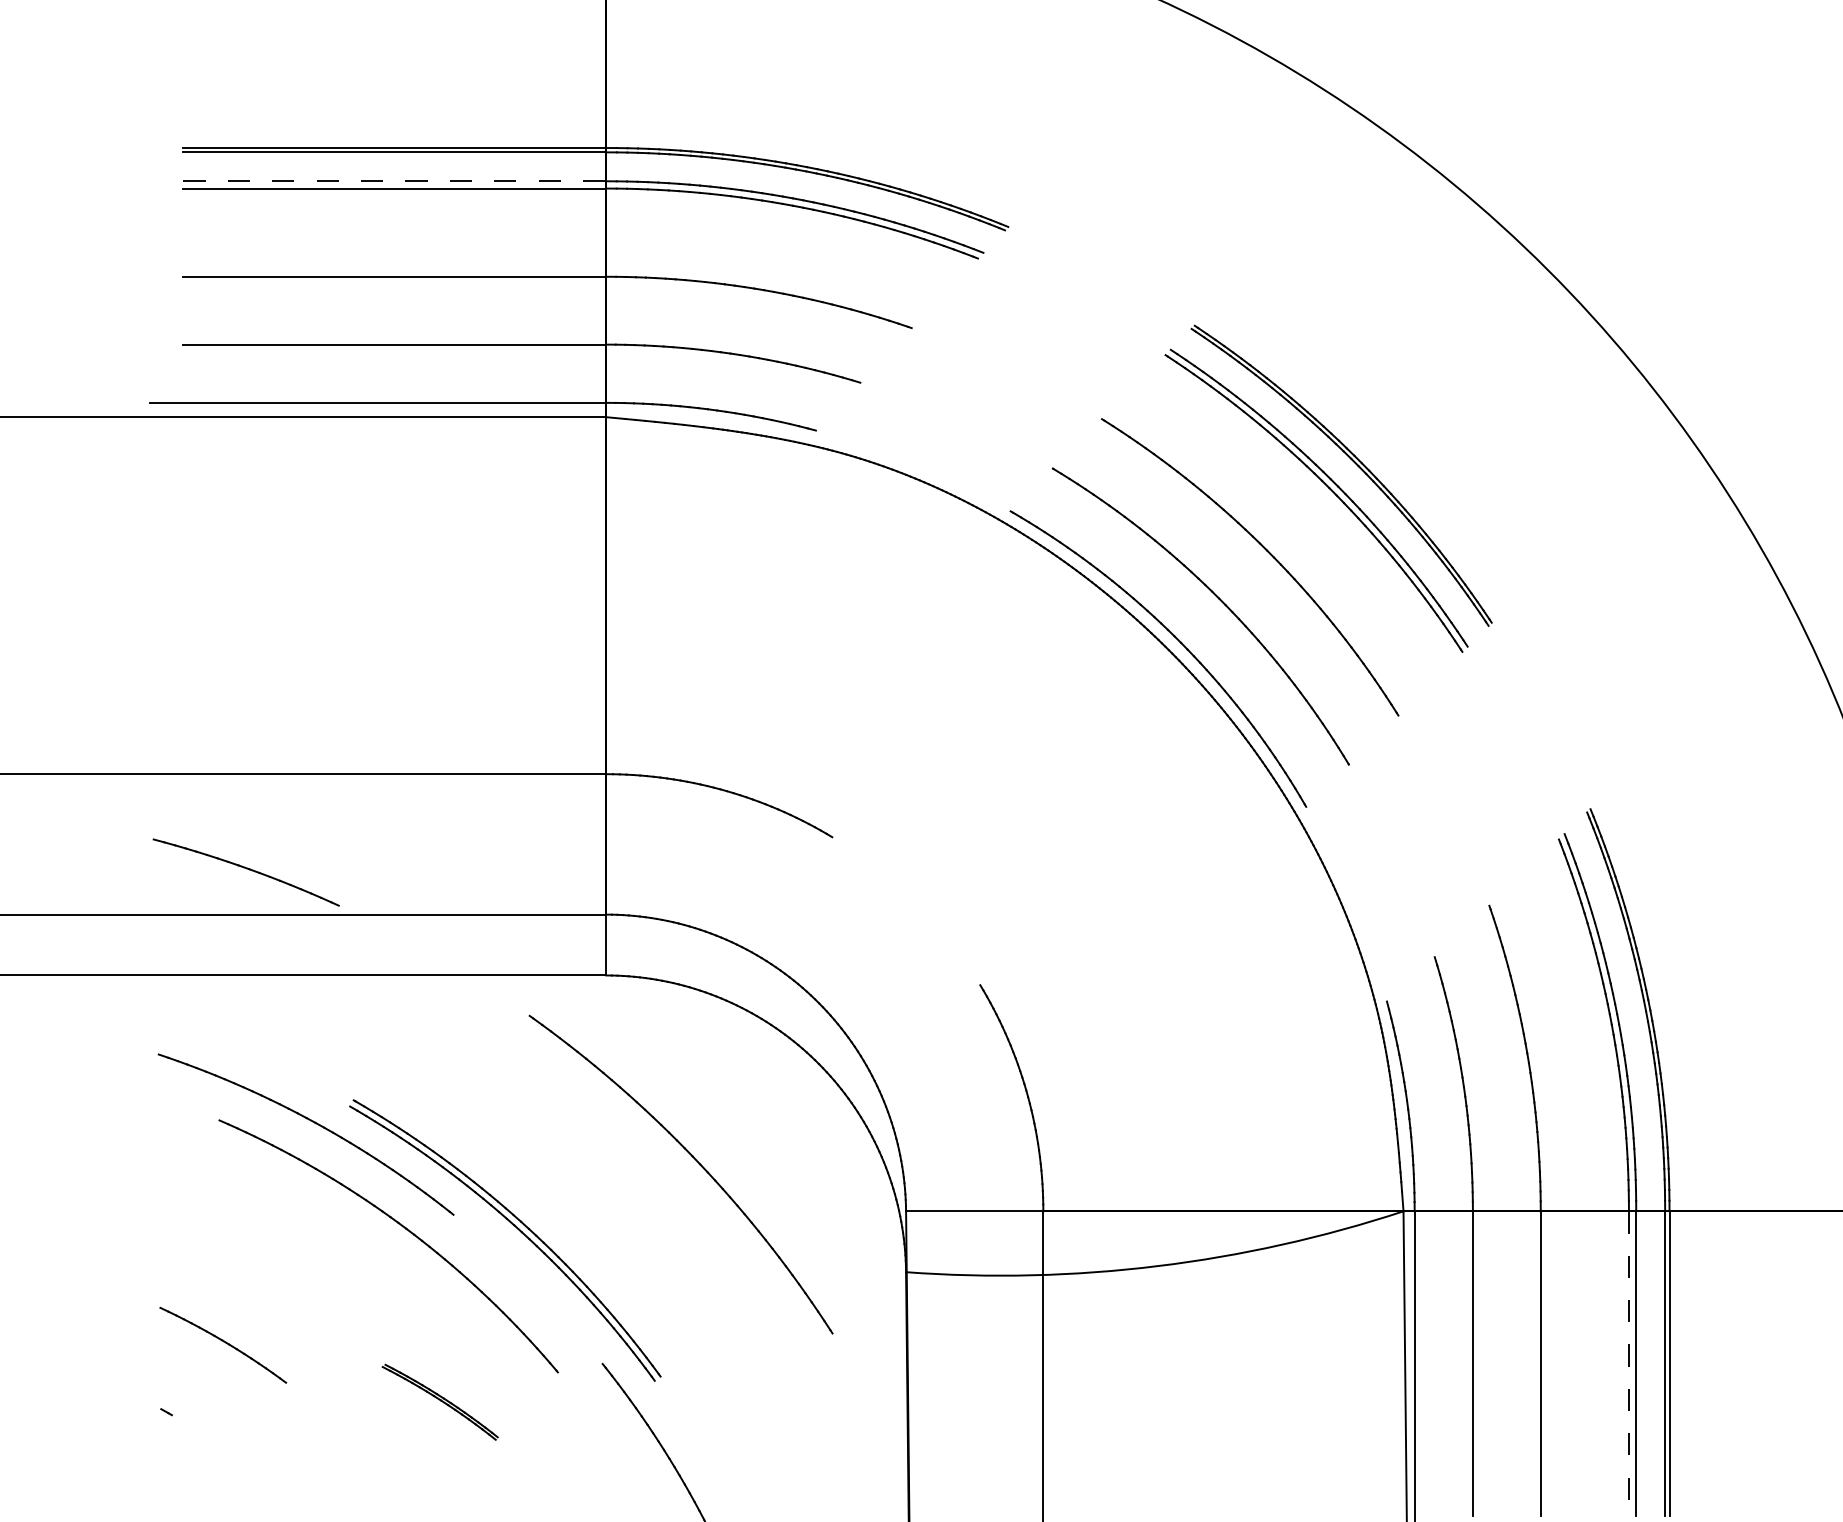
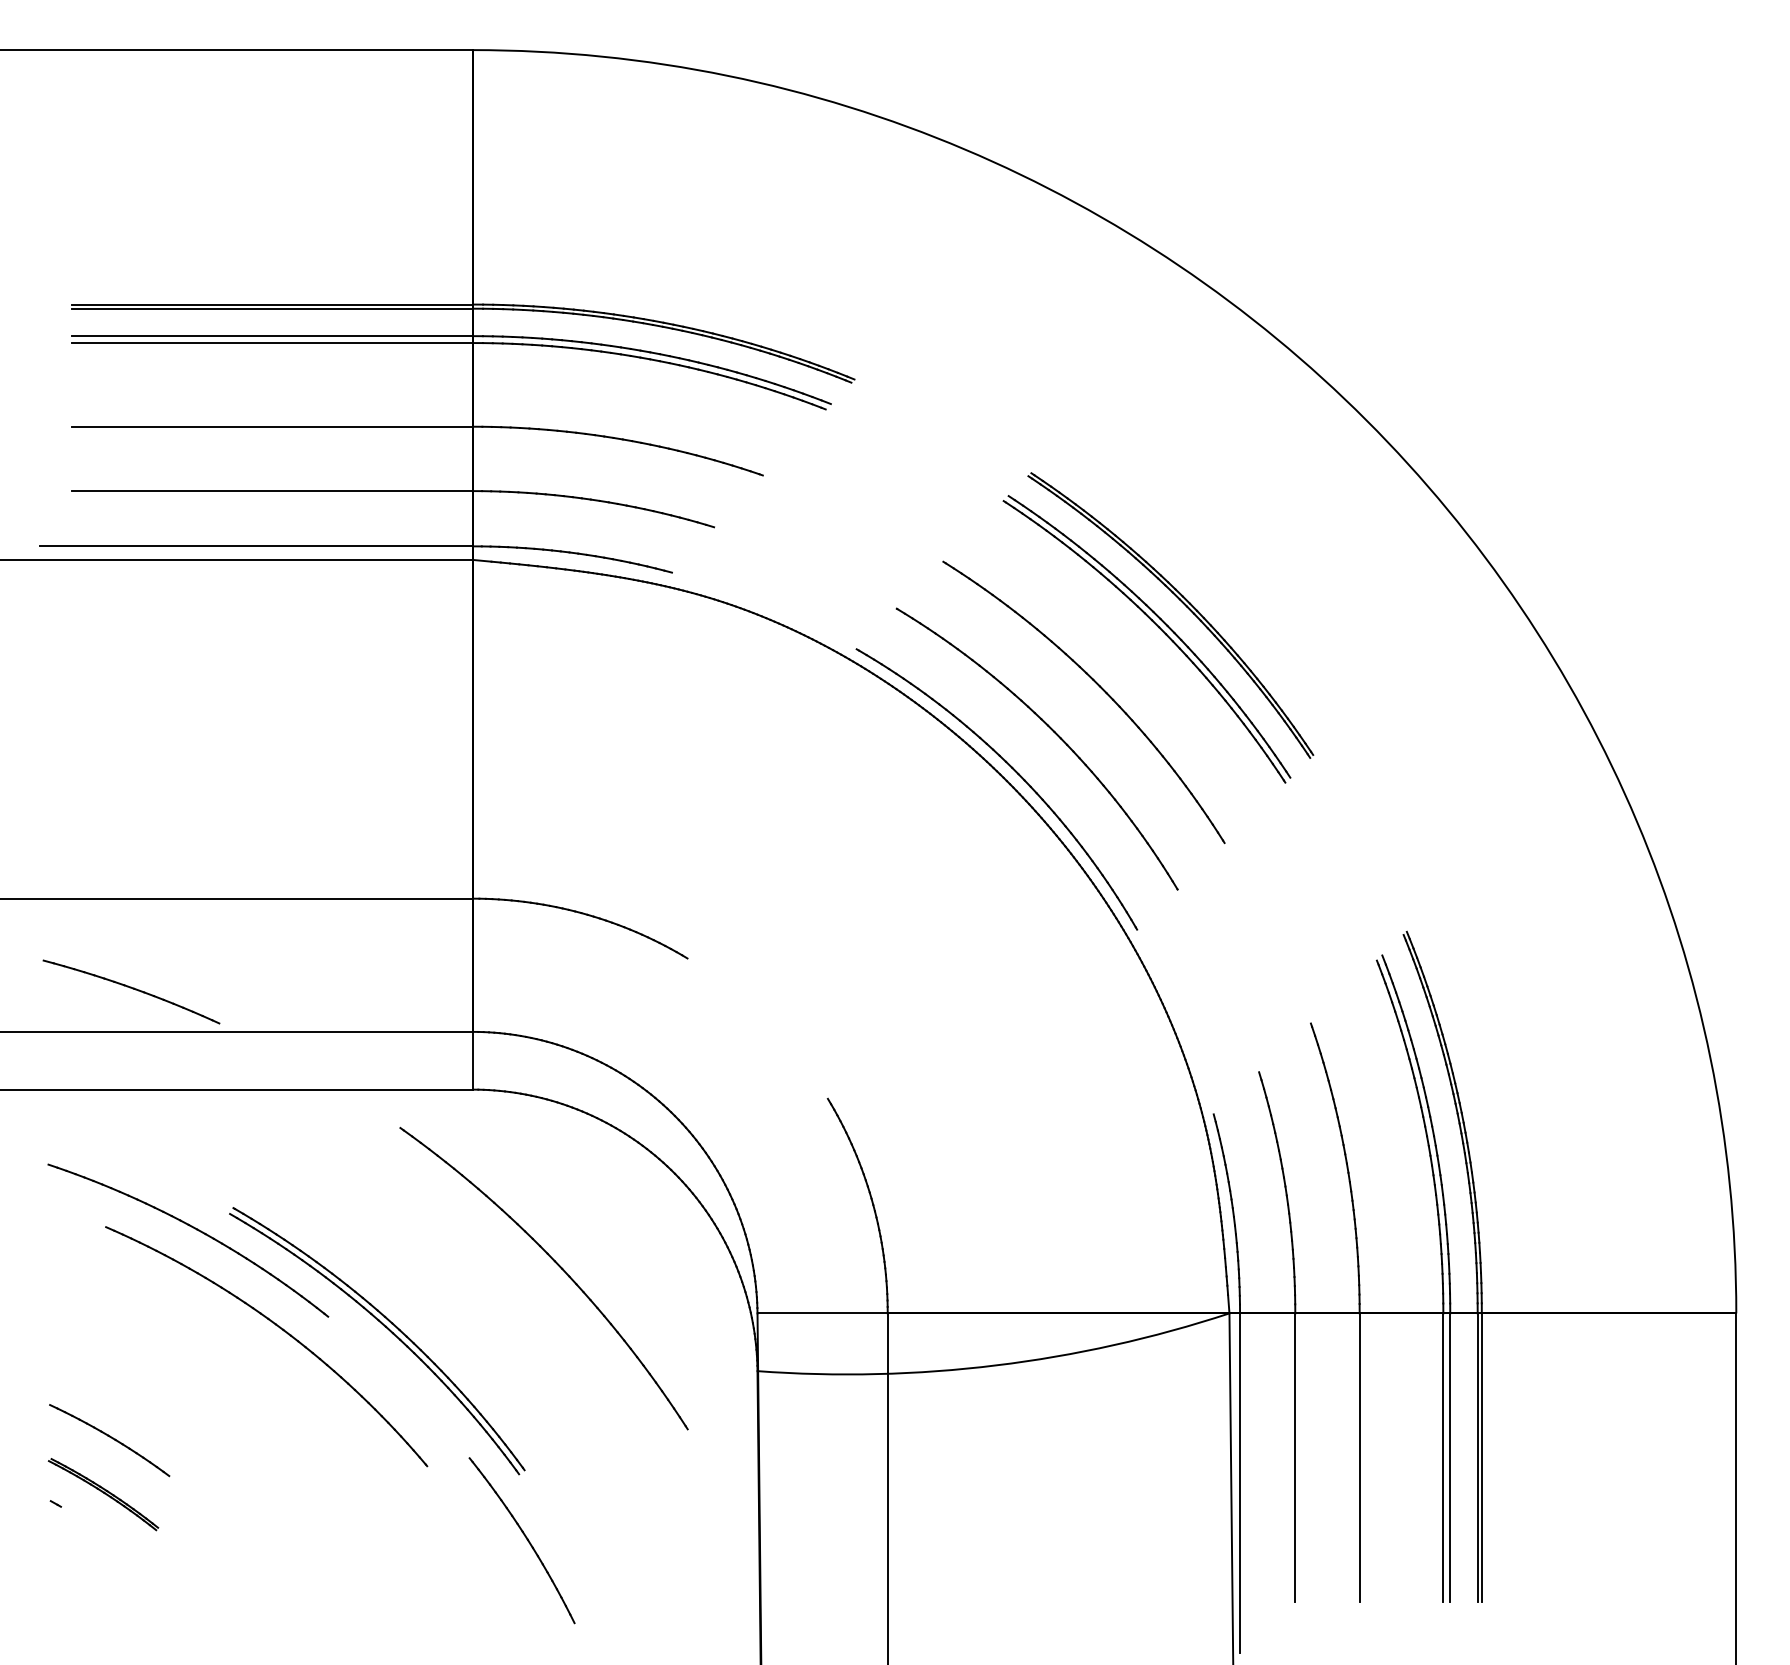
line: (394, 181) -> (272, 336), dashed -> solid
line: (1629, 1364) -> (1443, 1458), dashed -> solid
part: (440, 1402) -> (103, 1494), moved

